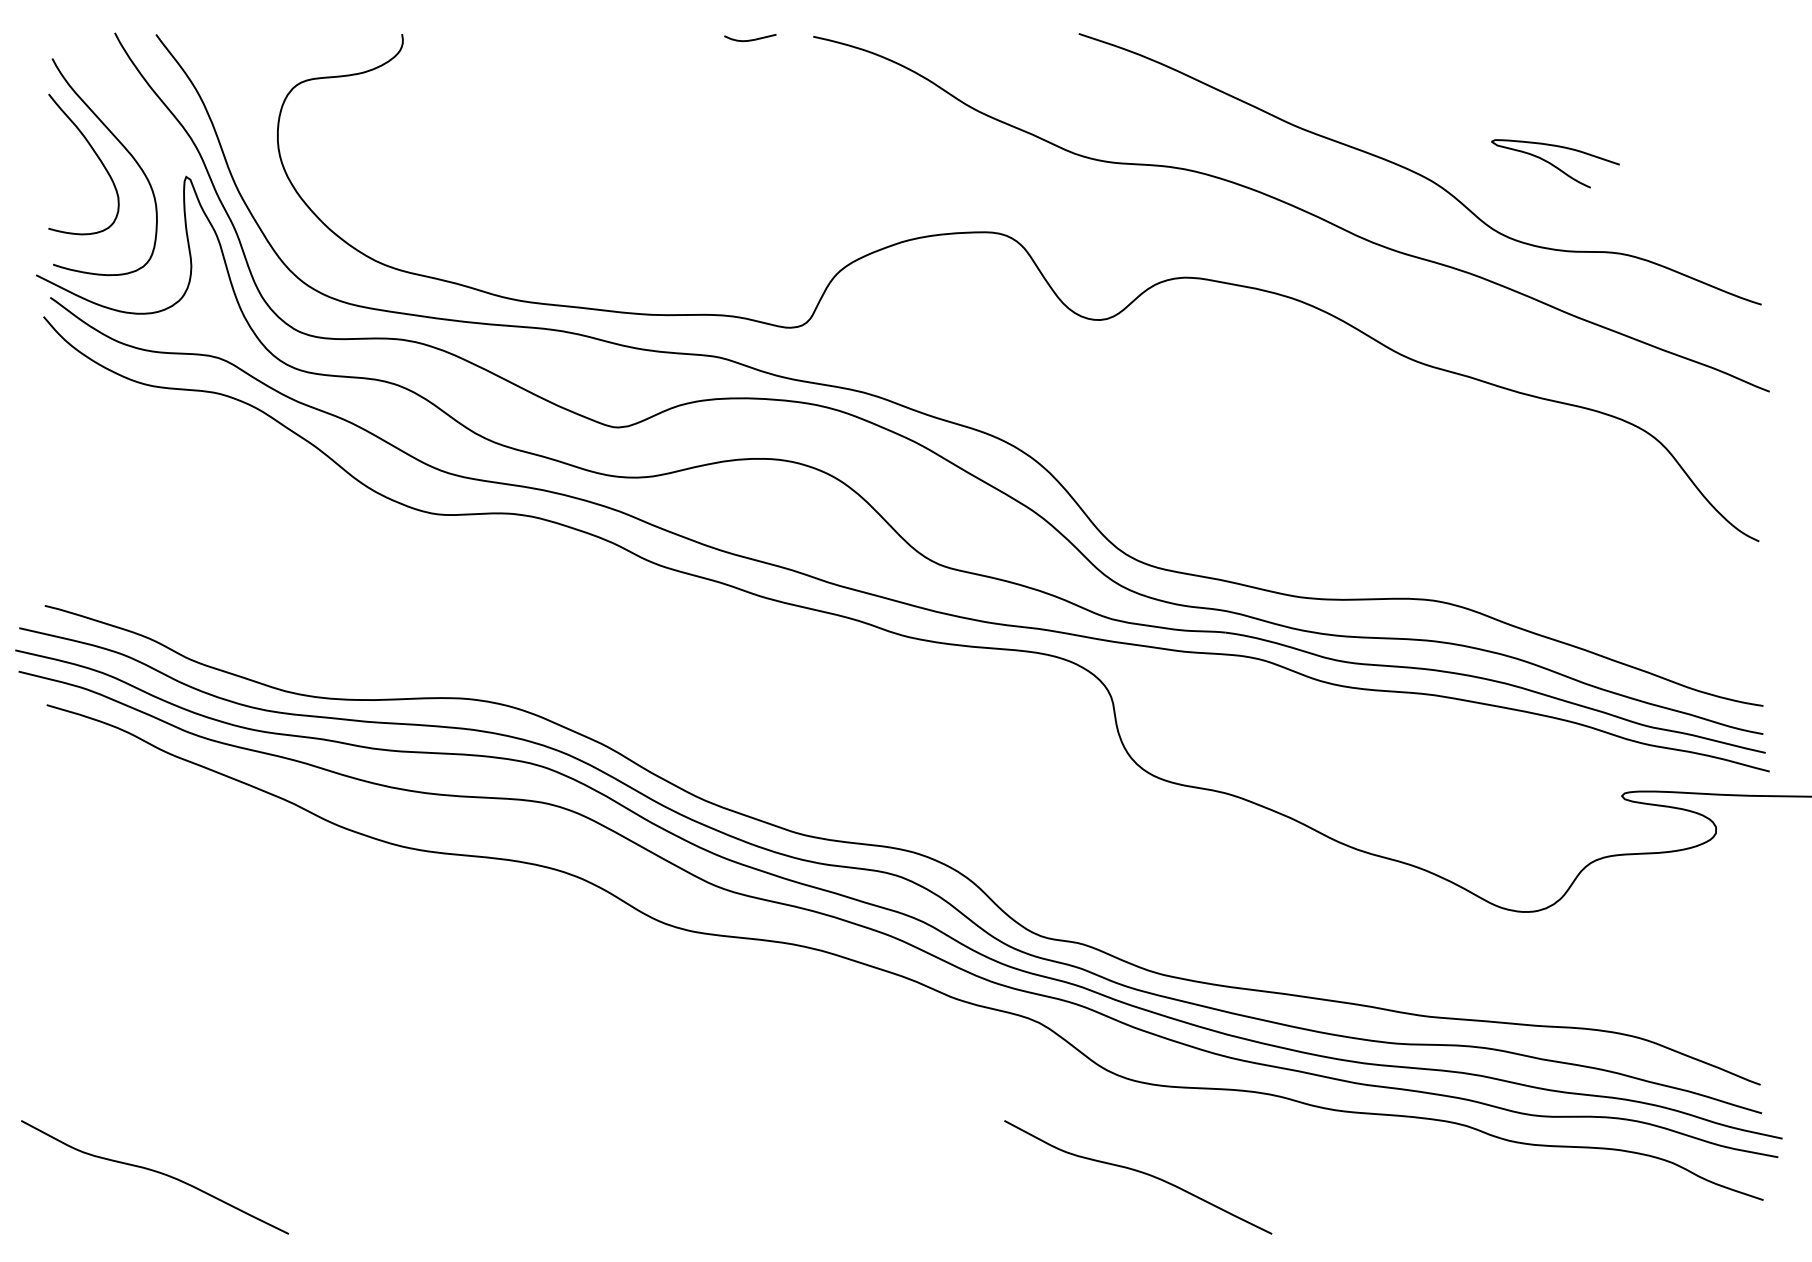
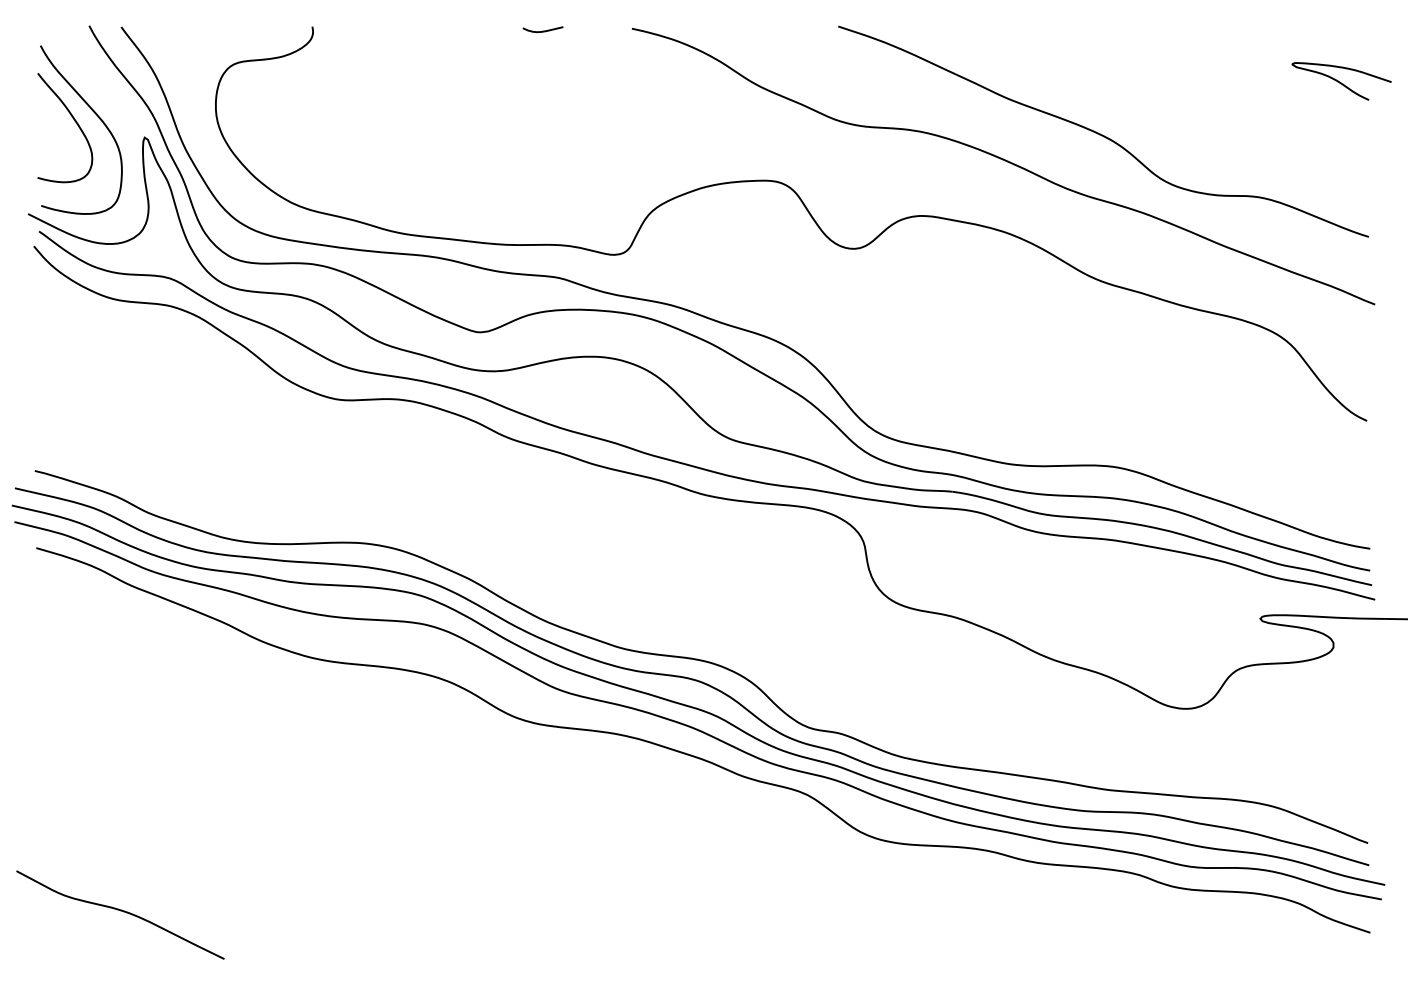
curve: (749, 39) -> (542, 30), moved
curve: (1553, 163) -> (1340, 81), moved
curve: (1138, 1172) -> (884, 911), removed

